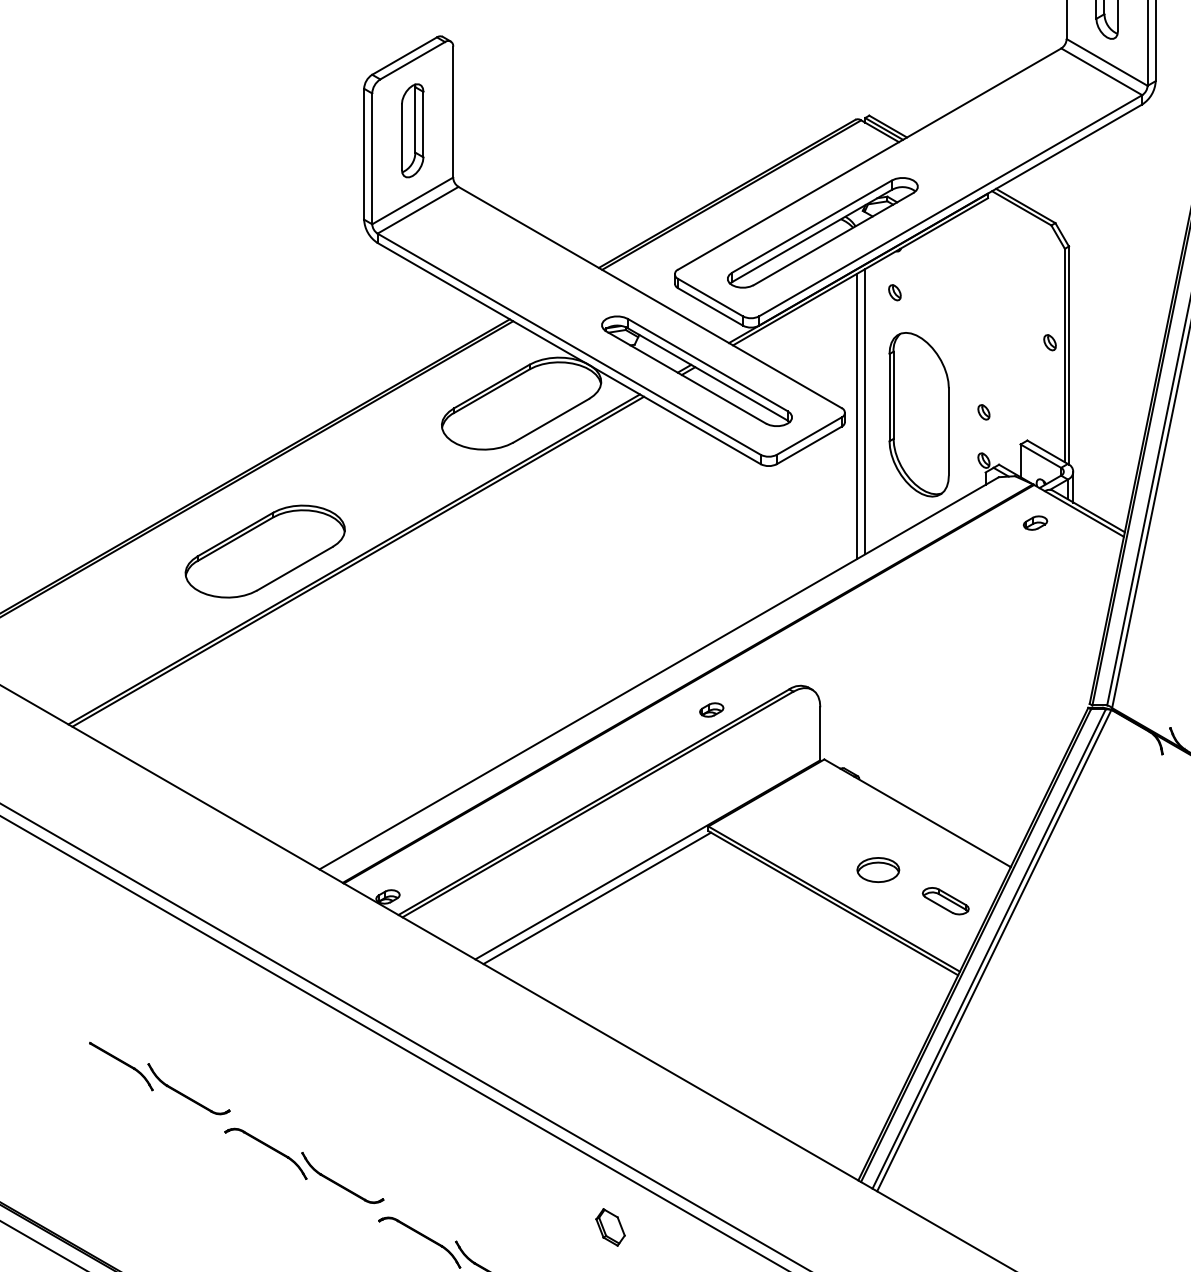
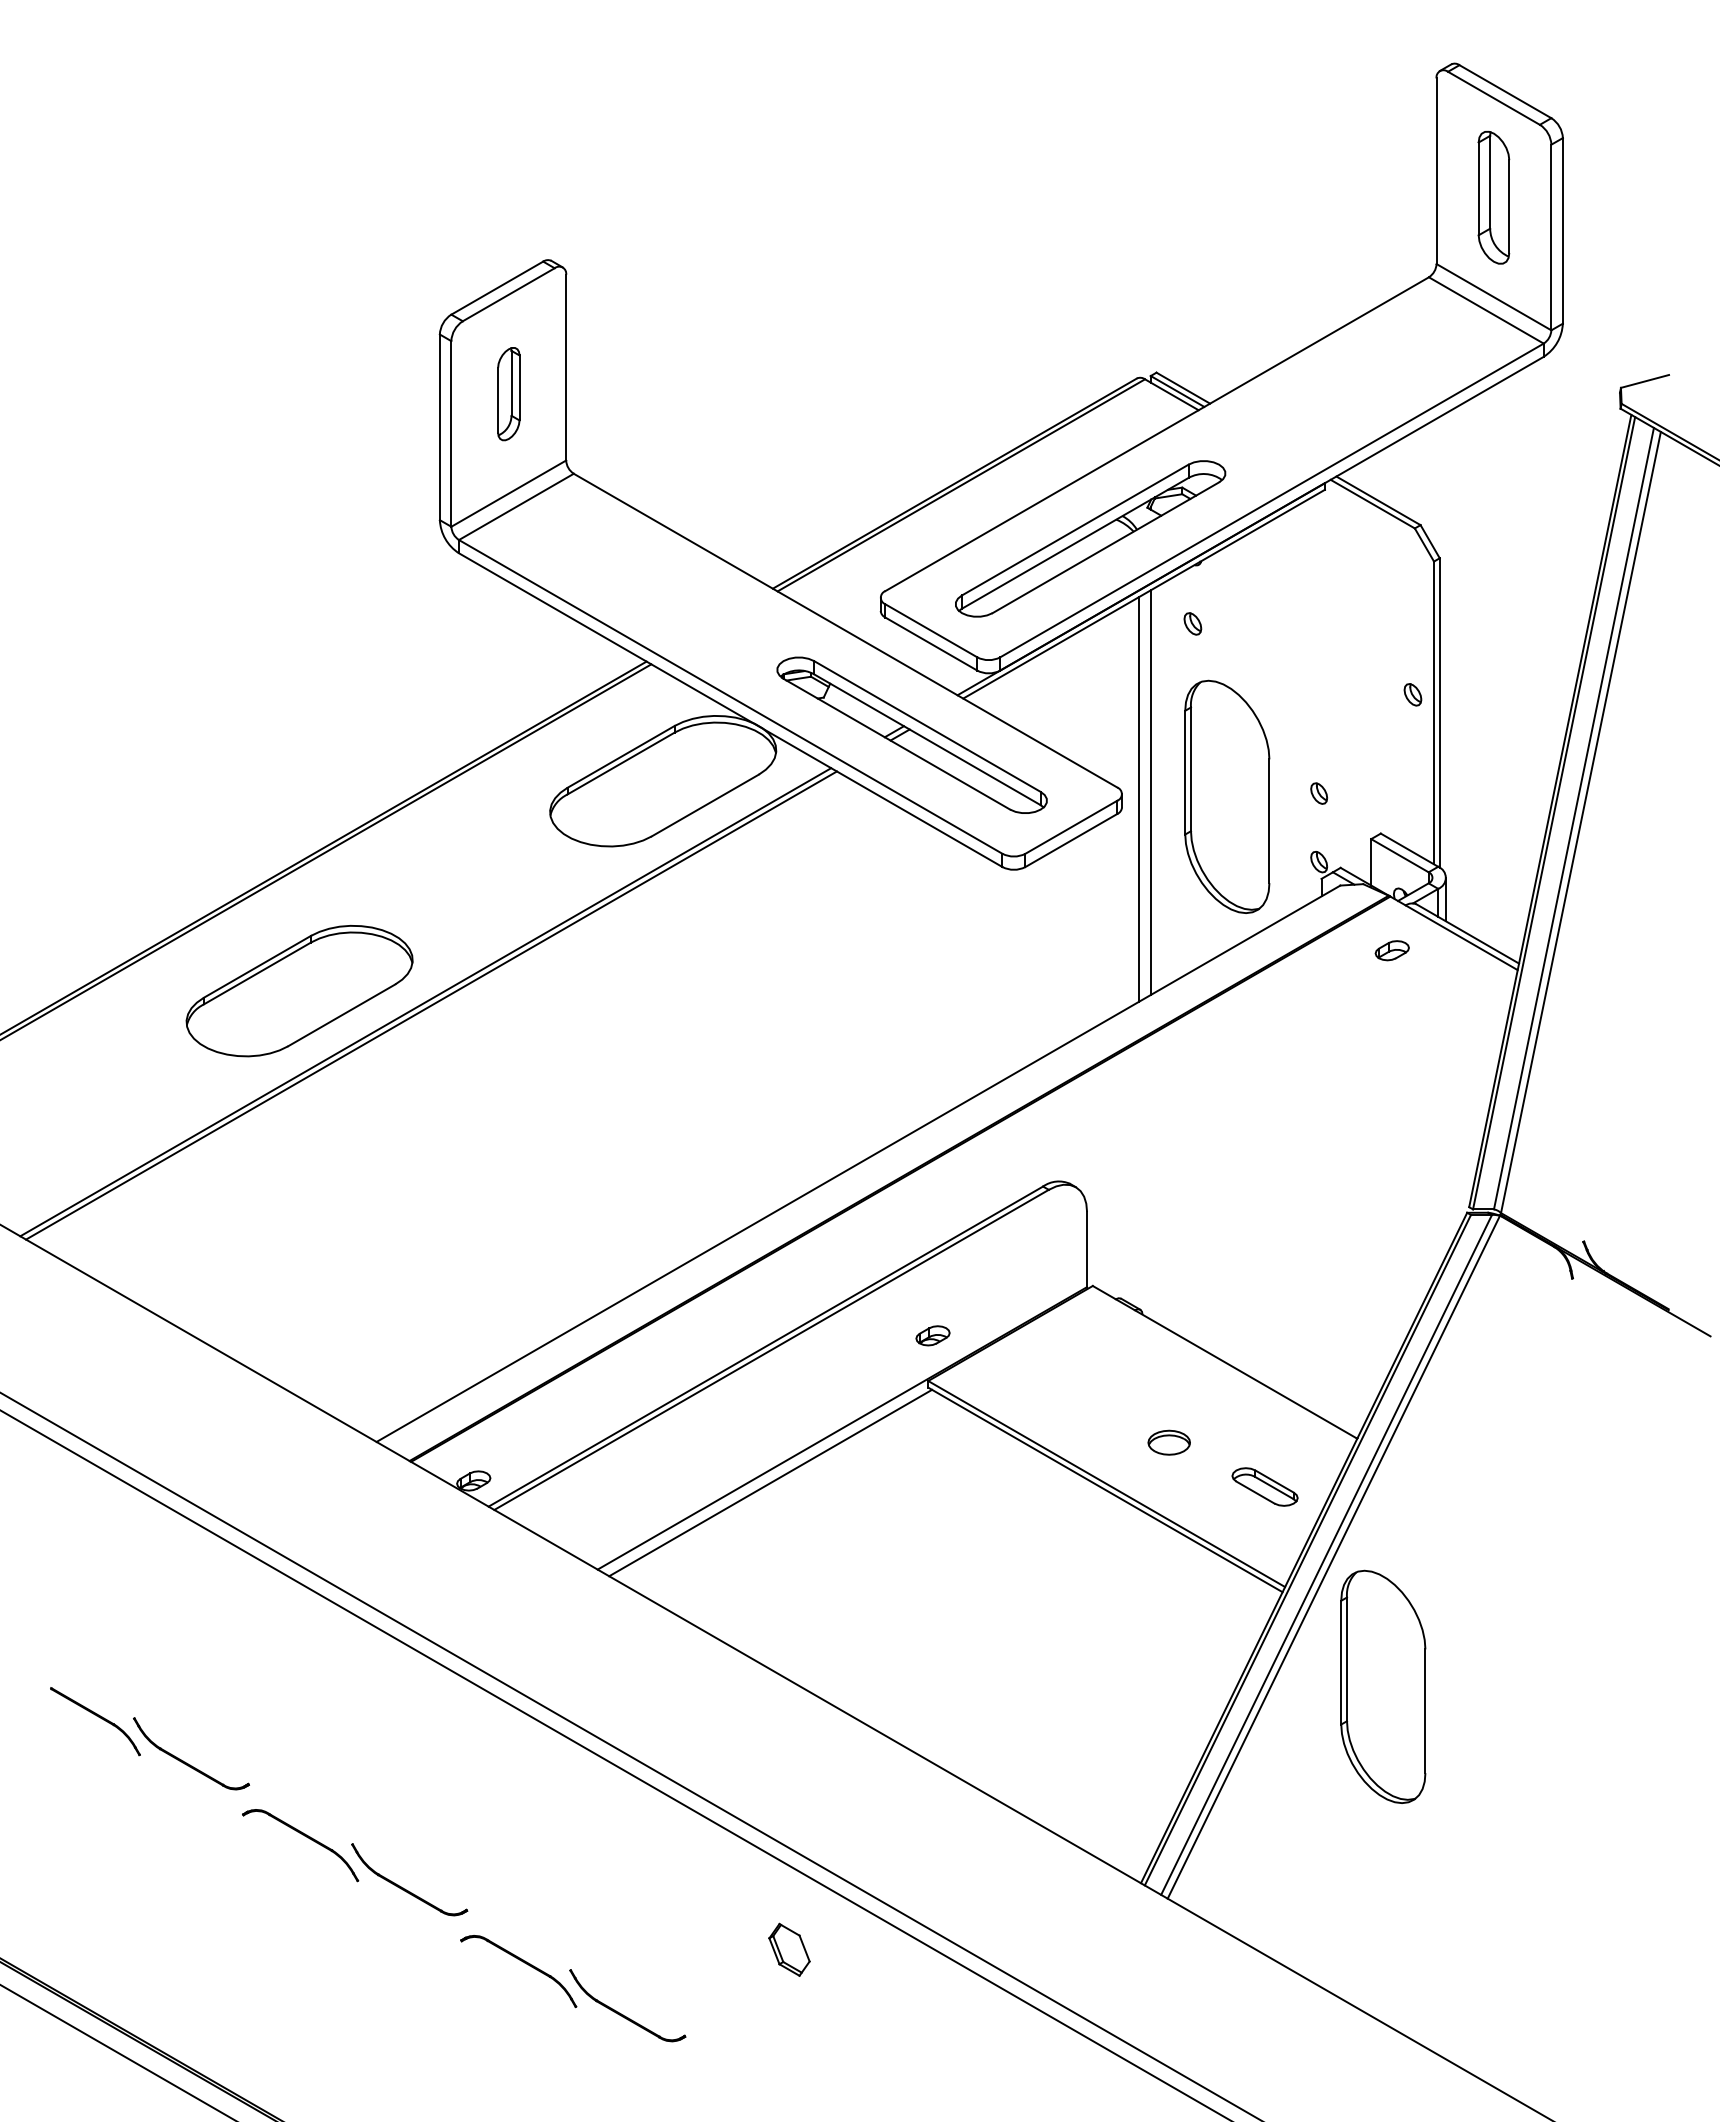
part: (412, 130) -> (508, 393), size x0.7
part: (711, 709) -> (932, 1335), moved
part: (877, 869) -> (1168, 1442), size x0.7
part: (1029, 1041) -> (1383, 1686), added

